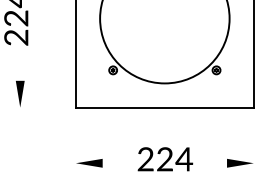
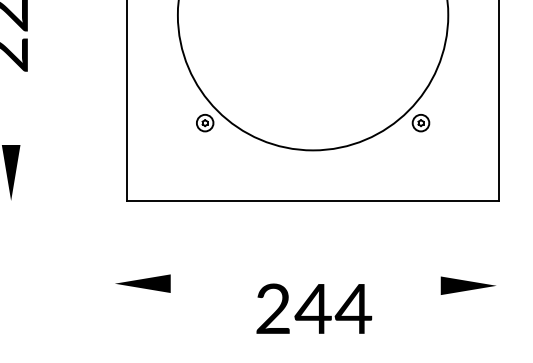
text: (164, 159) -> (312, 309), 224 -> 244
part: (89, 163) -> (143, 284), moved
part: (239, 163) -> (466, 286), moved

